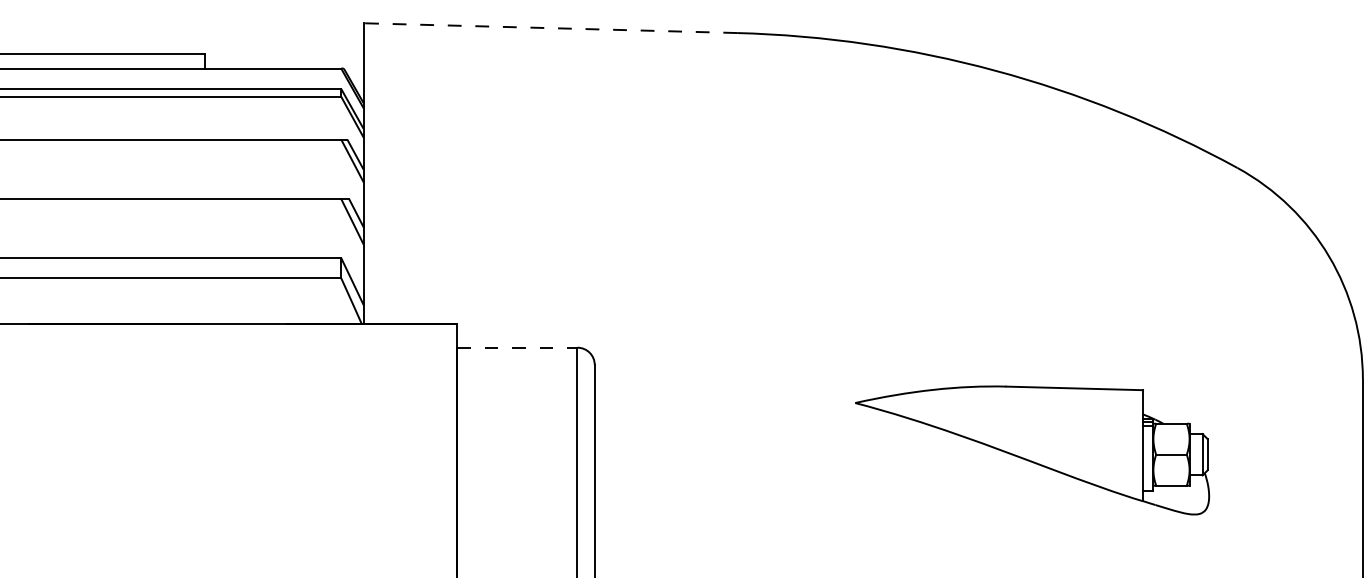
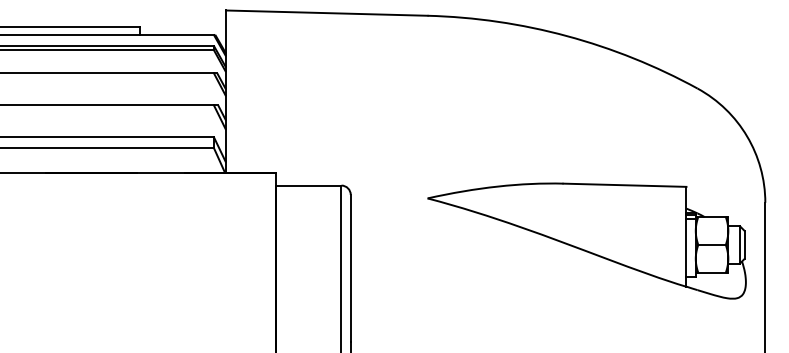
line: (549, 28) -> (326, 13), dashed -> solid
line: (516, 347) -> (308, 185), dashed -> solid
part: (1031, 449) -> (586, 240), size x1.67

